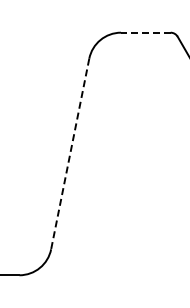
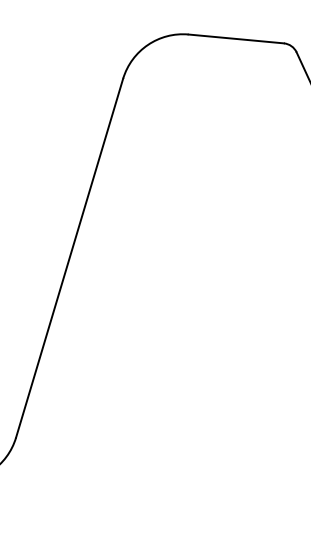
line: (145, 32) -> (235, 38), dashed -> solid
line: (70, 154) -> (70, 259), dashed -> solid

